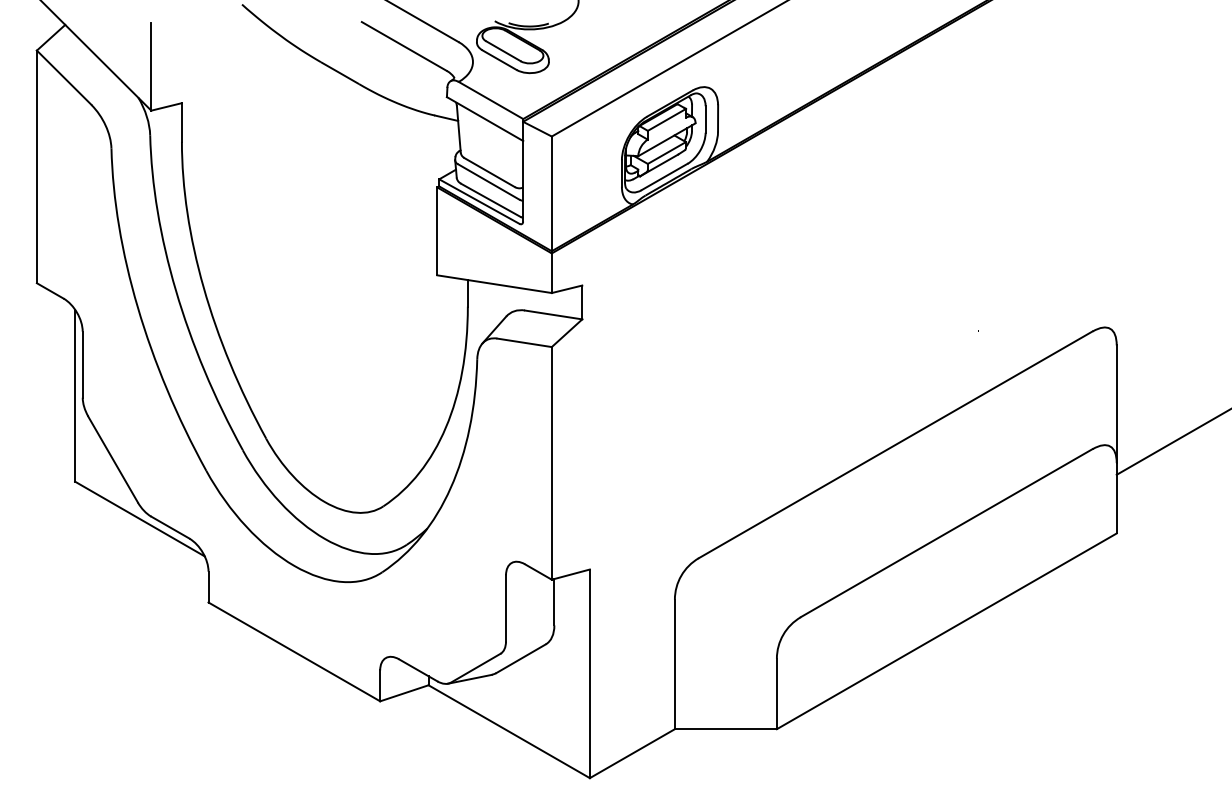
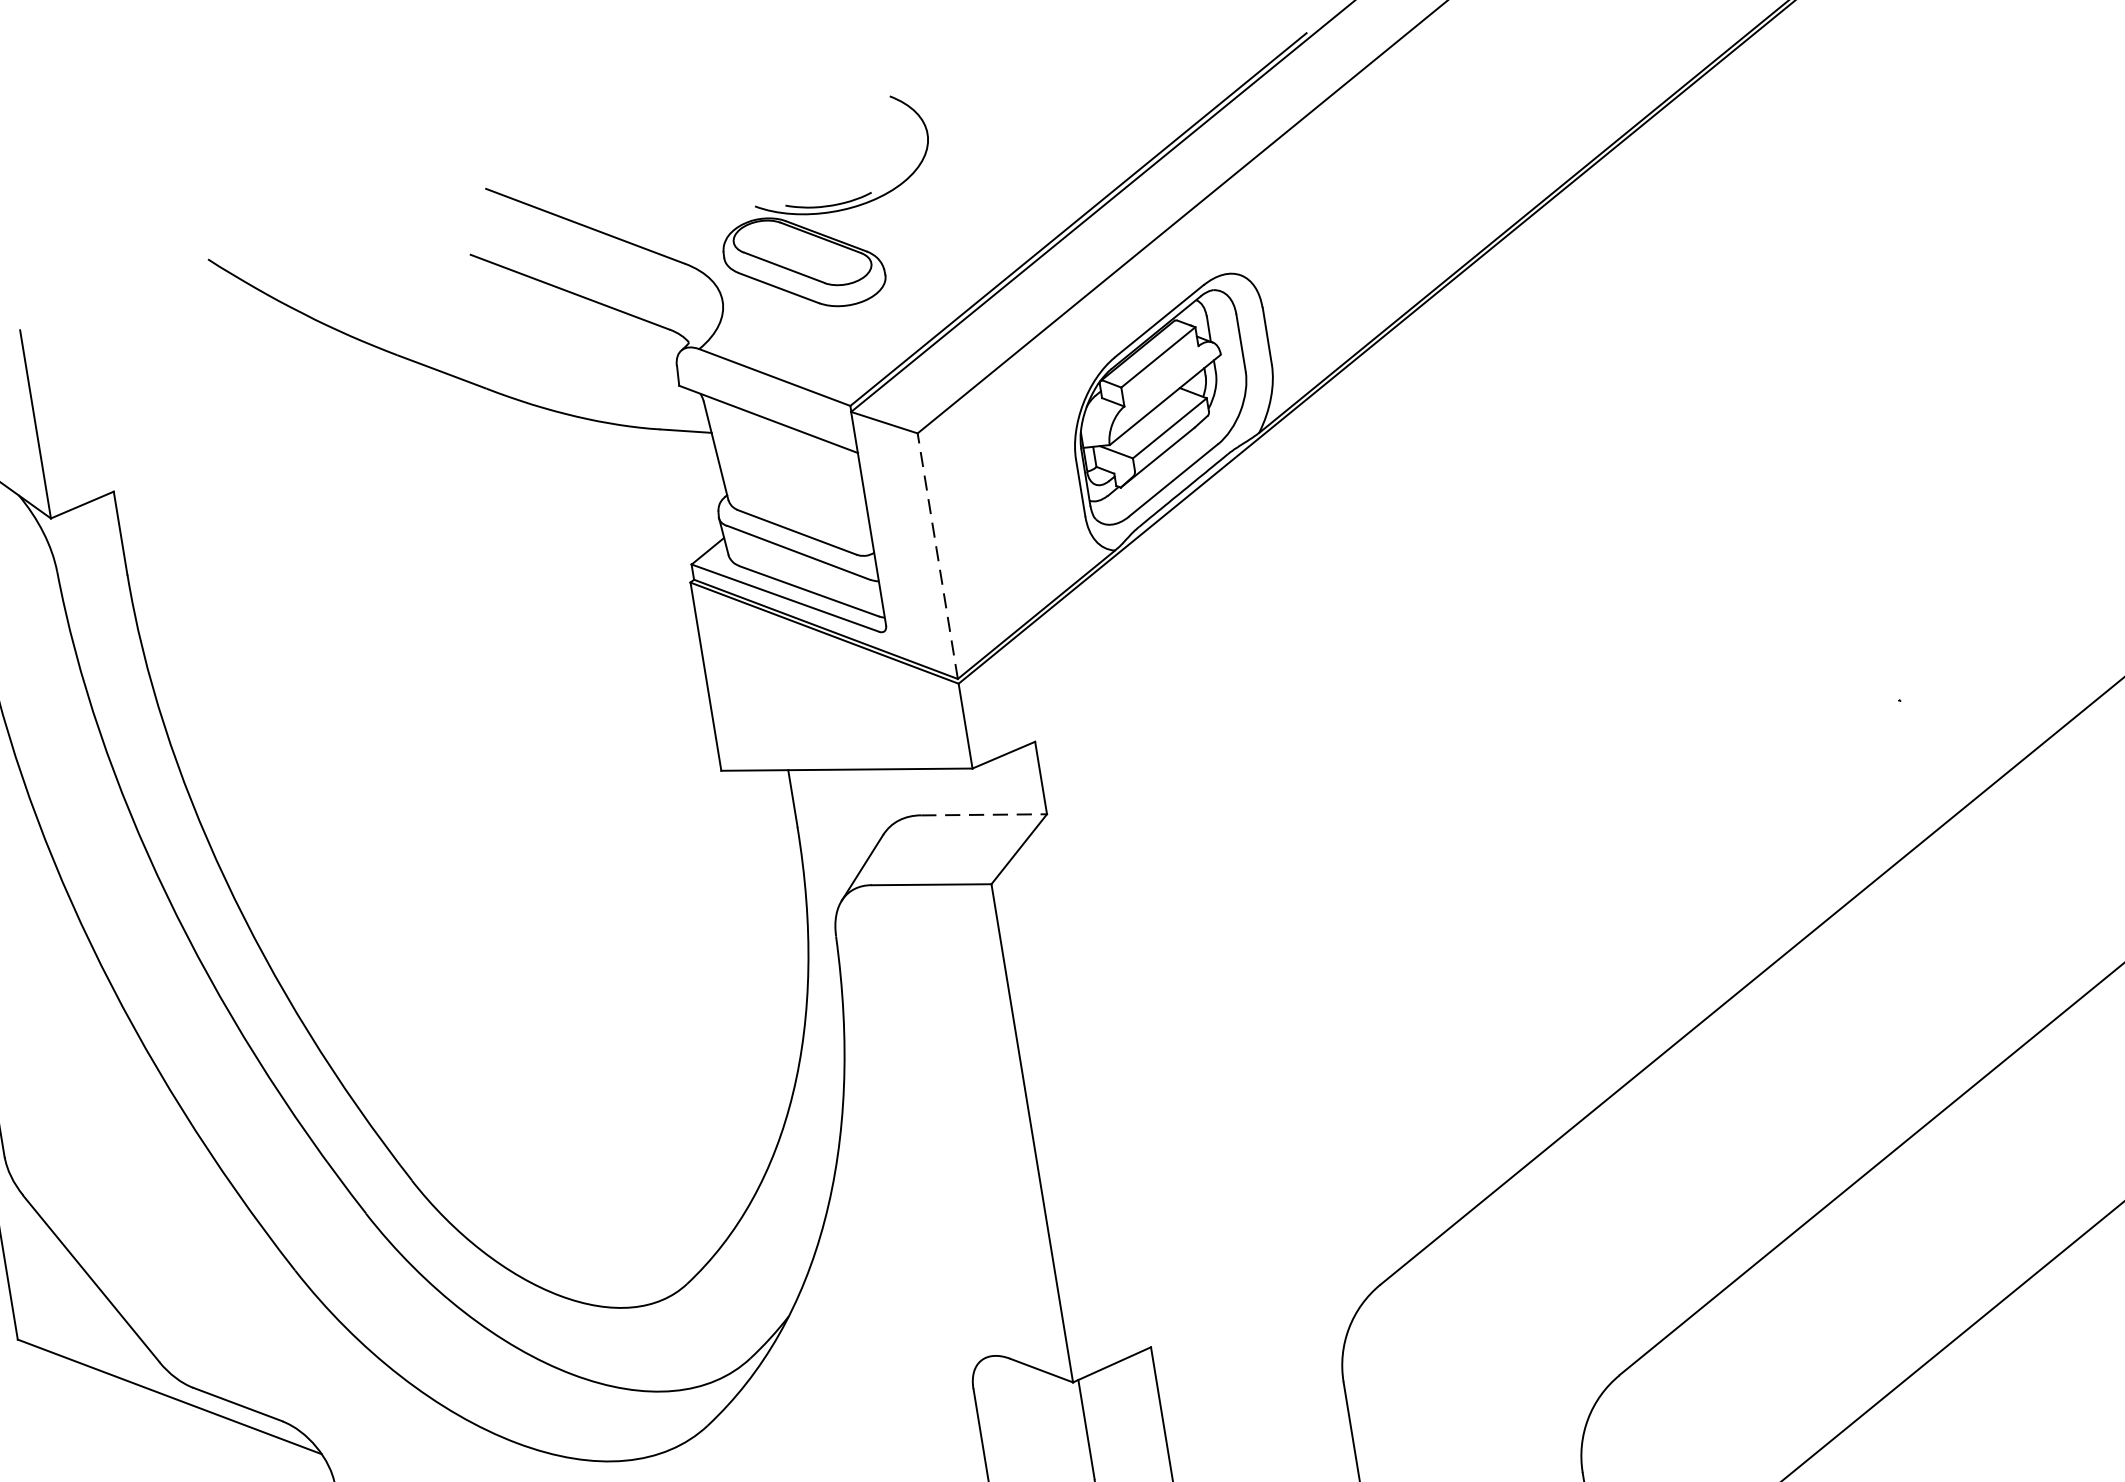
line: (551, 193) -> (936, 555), solid -> dashed
line: (553, 314) -> (983, 813), solid -> dashed

